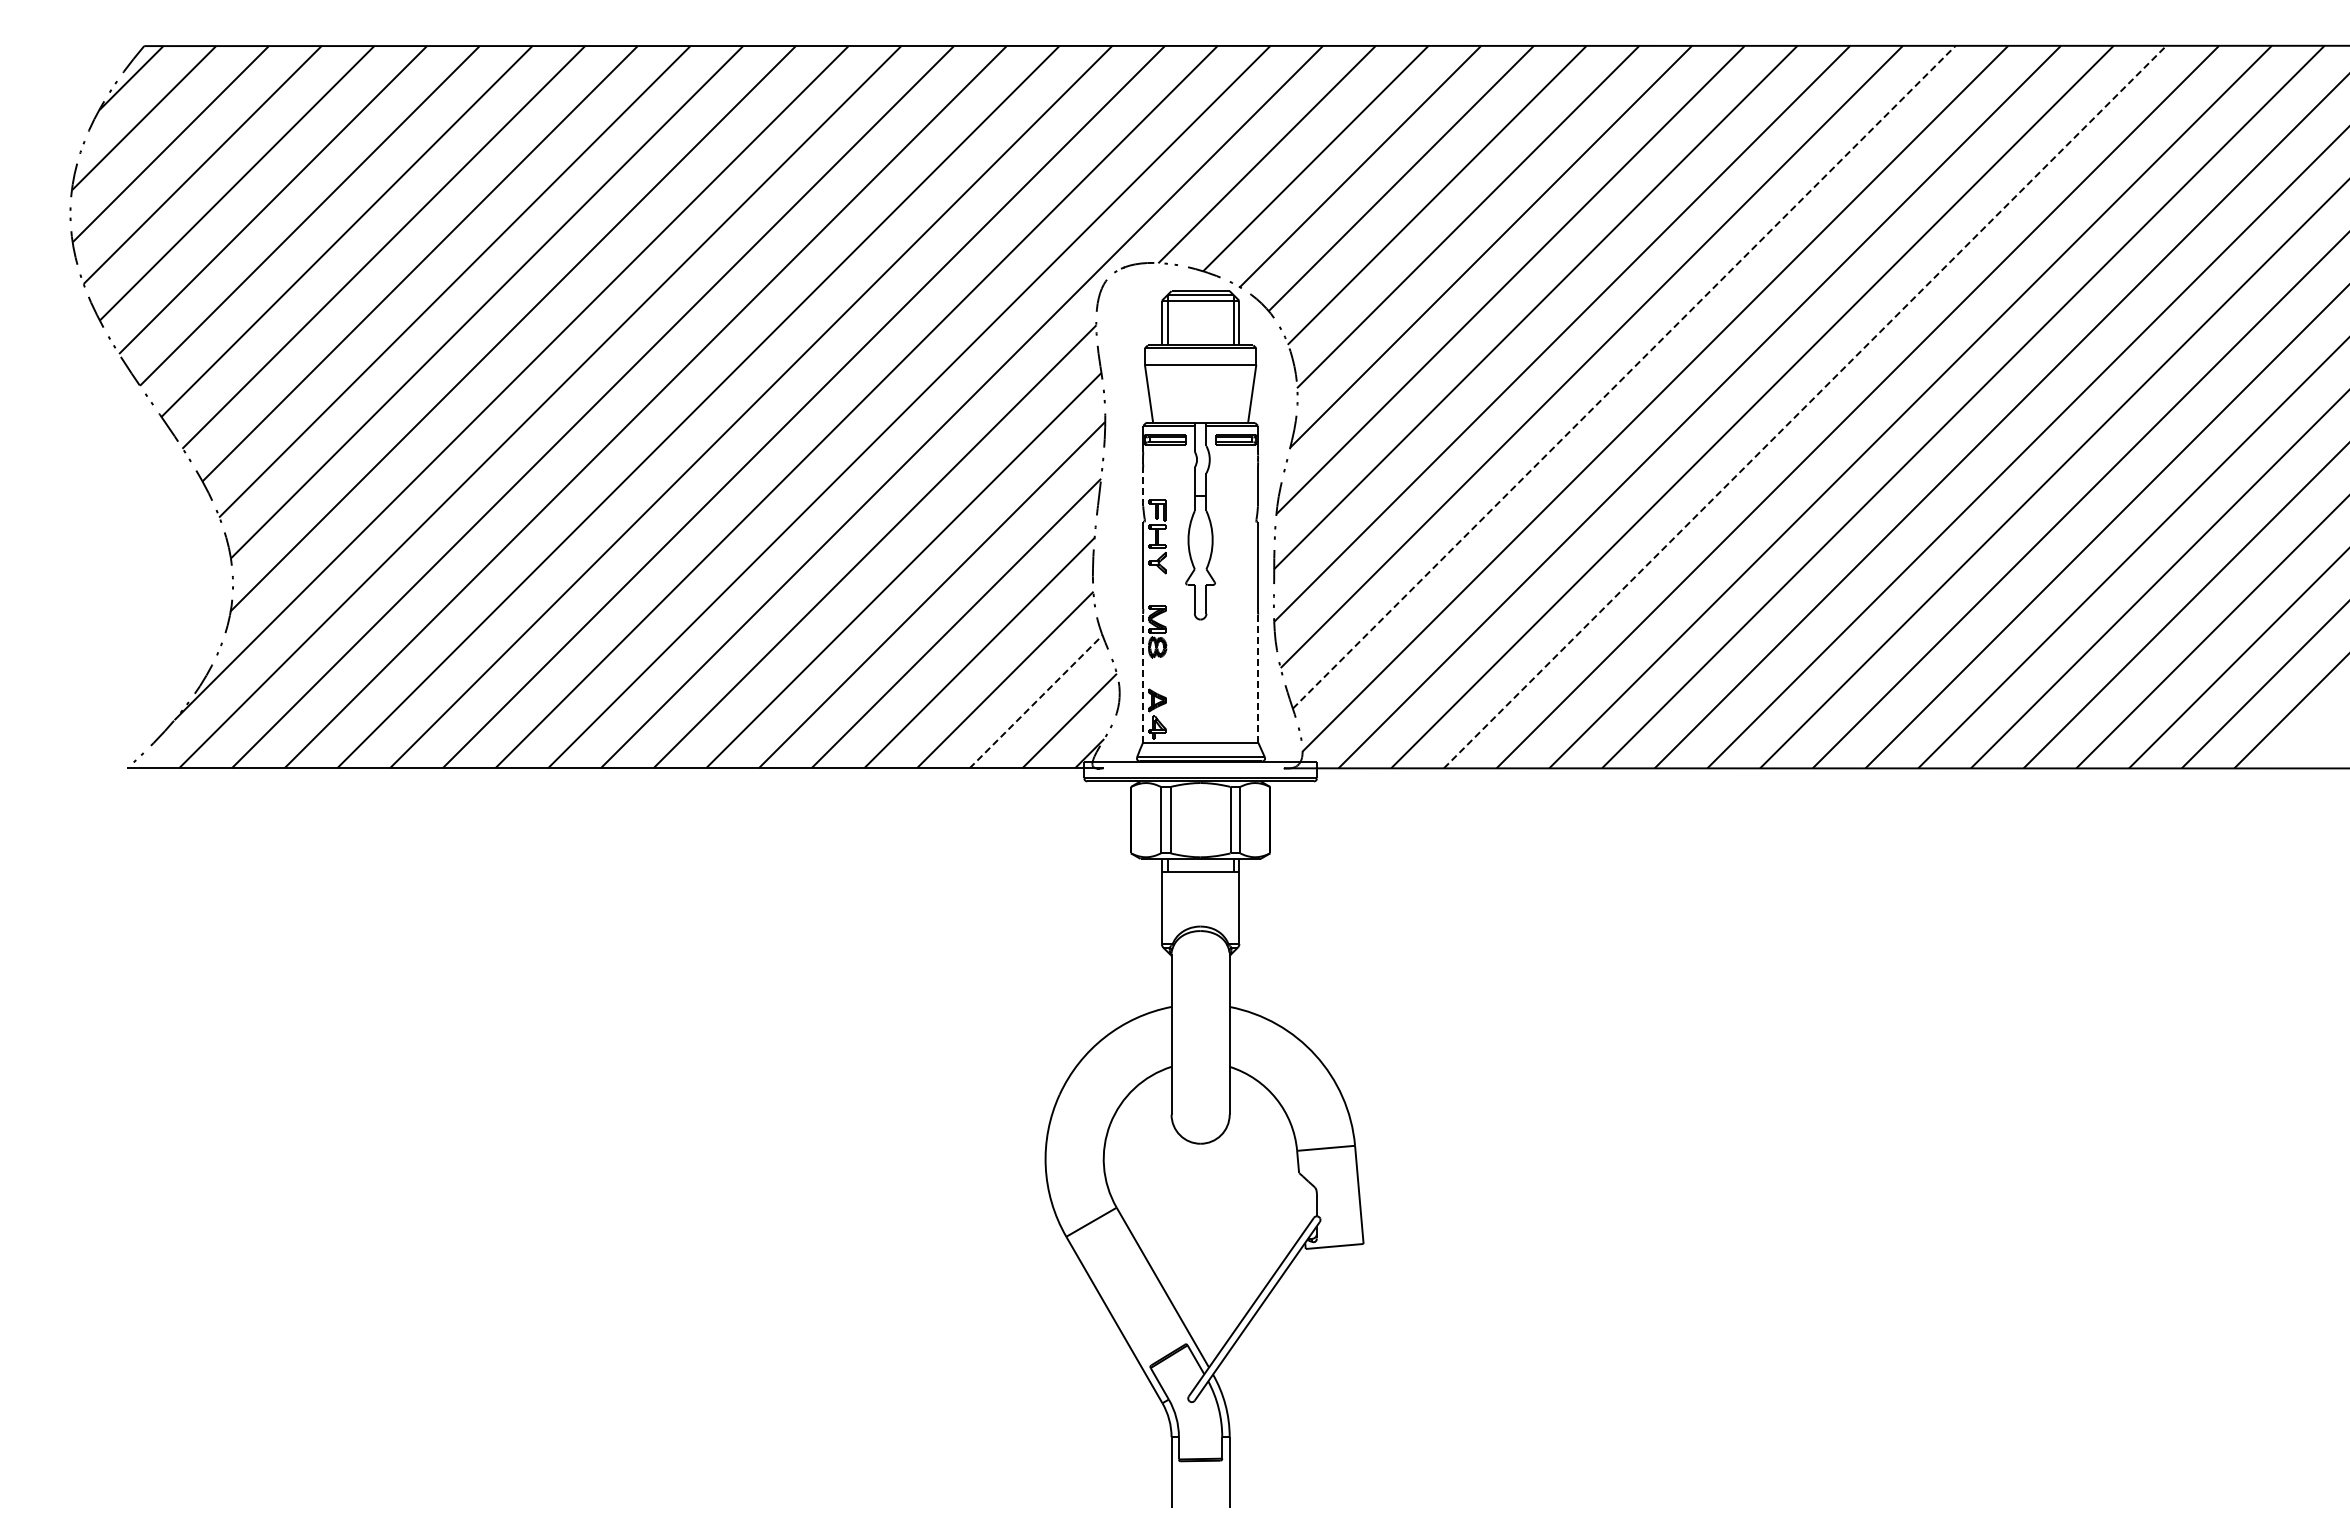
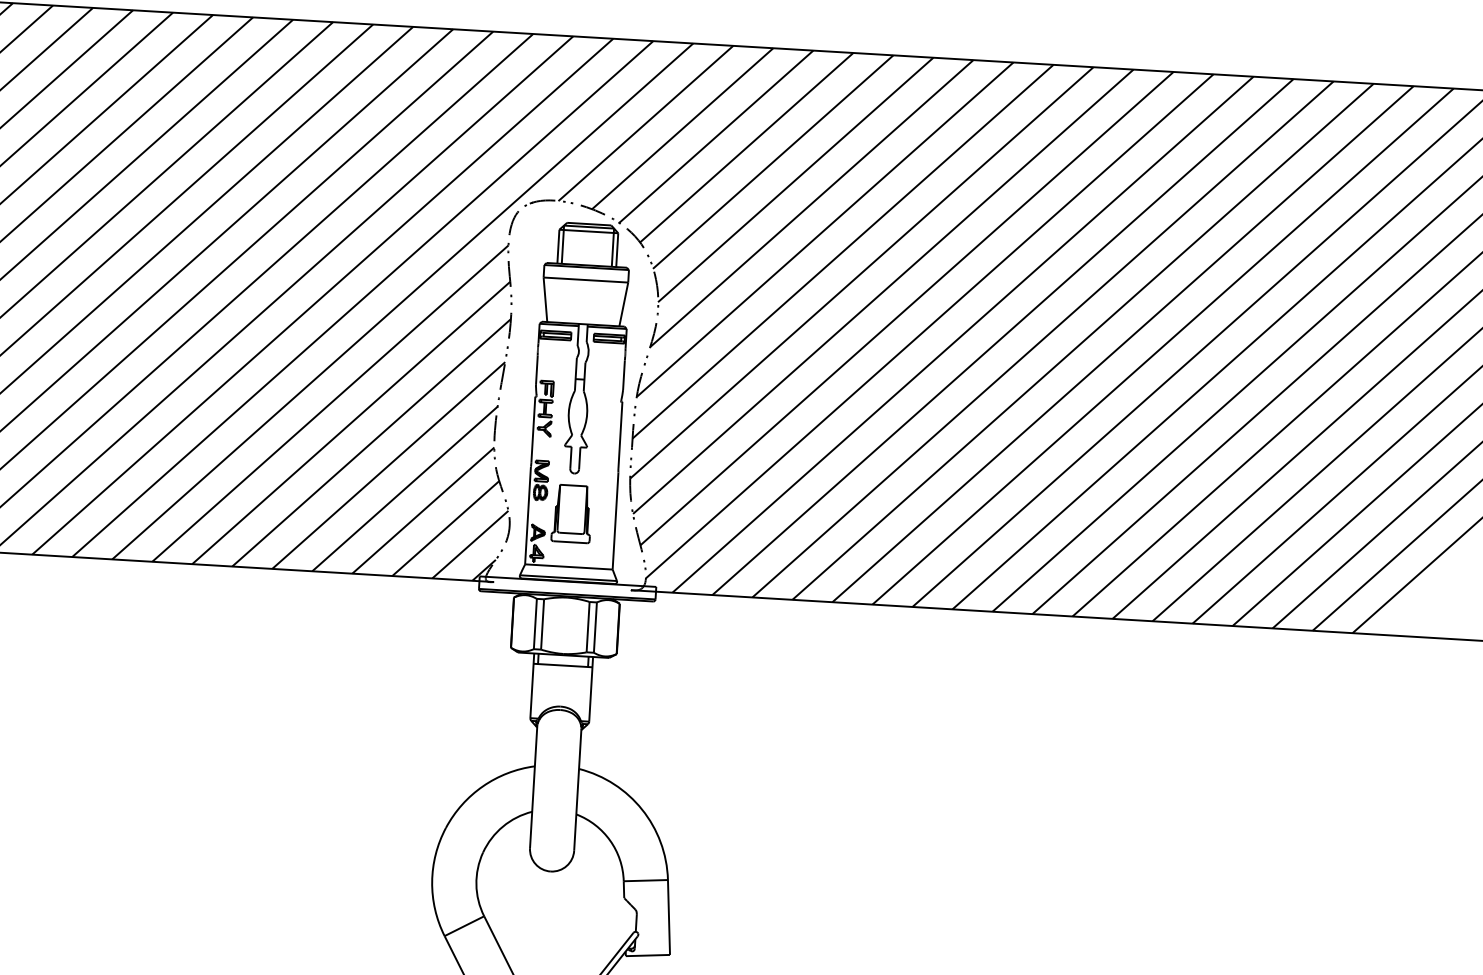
line: (1624, 377) -> (907, 308), dashed -> solid
line: (1805, 407) -> (1043, 339), dashed -> solid
line: (1143, 486) -> (537, 369), dashed -> solid
part: (1200, 672) -> (571, 513), added
line: (1142, 677) -> (527, 514), dashed -> solid
line: (1258, 678) -> (615, 520), dashed -> solid
line: (1036, 701) -> (446, 528), dashed -> solid

